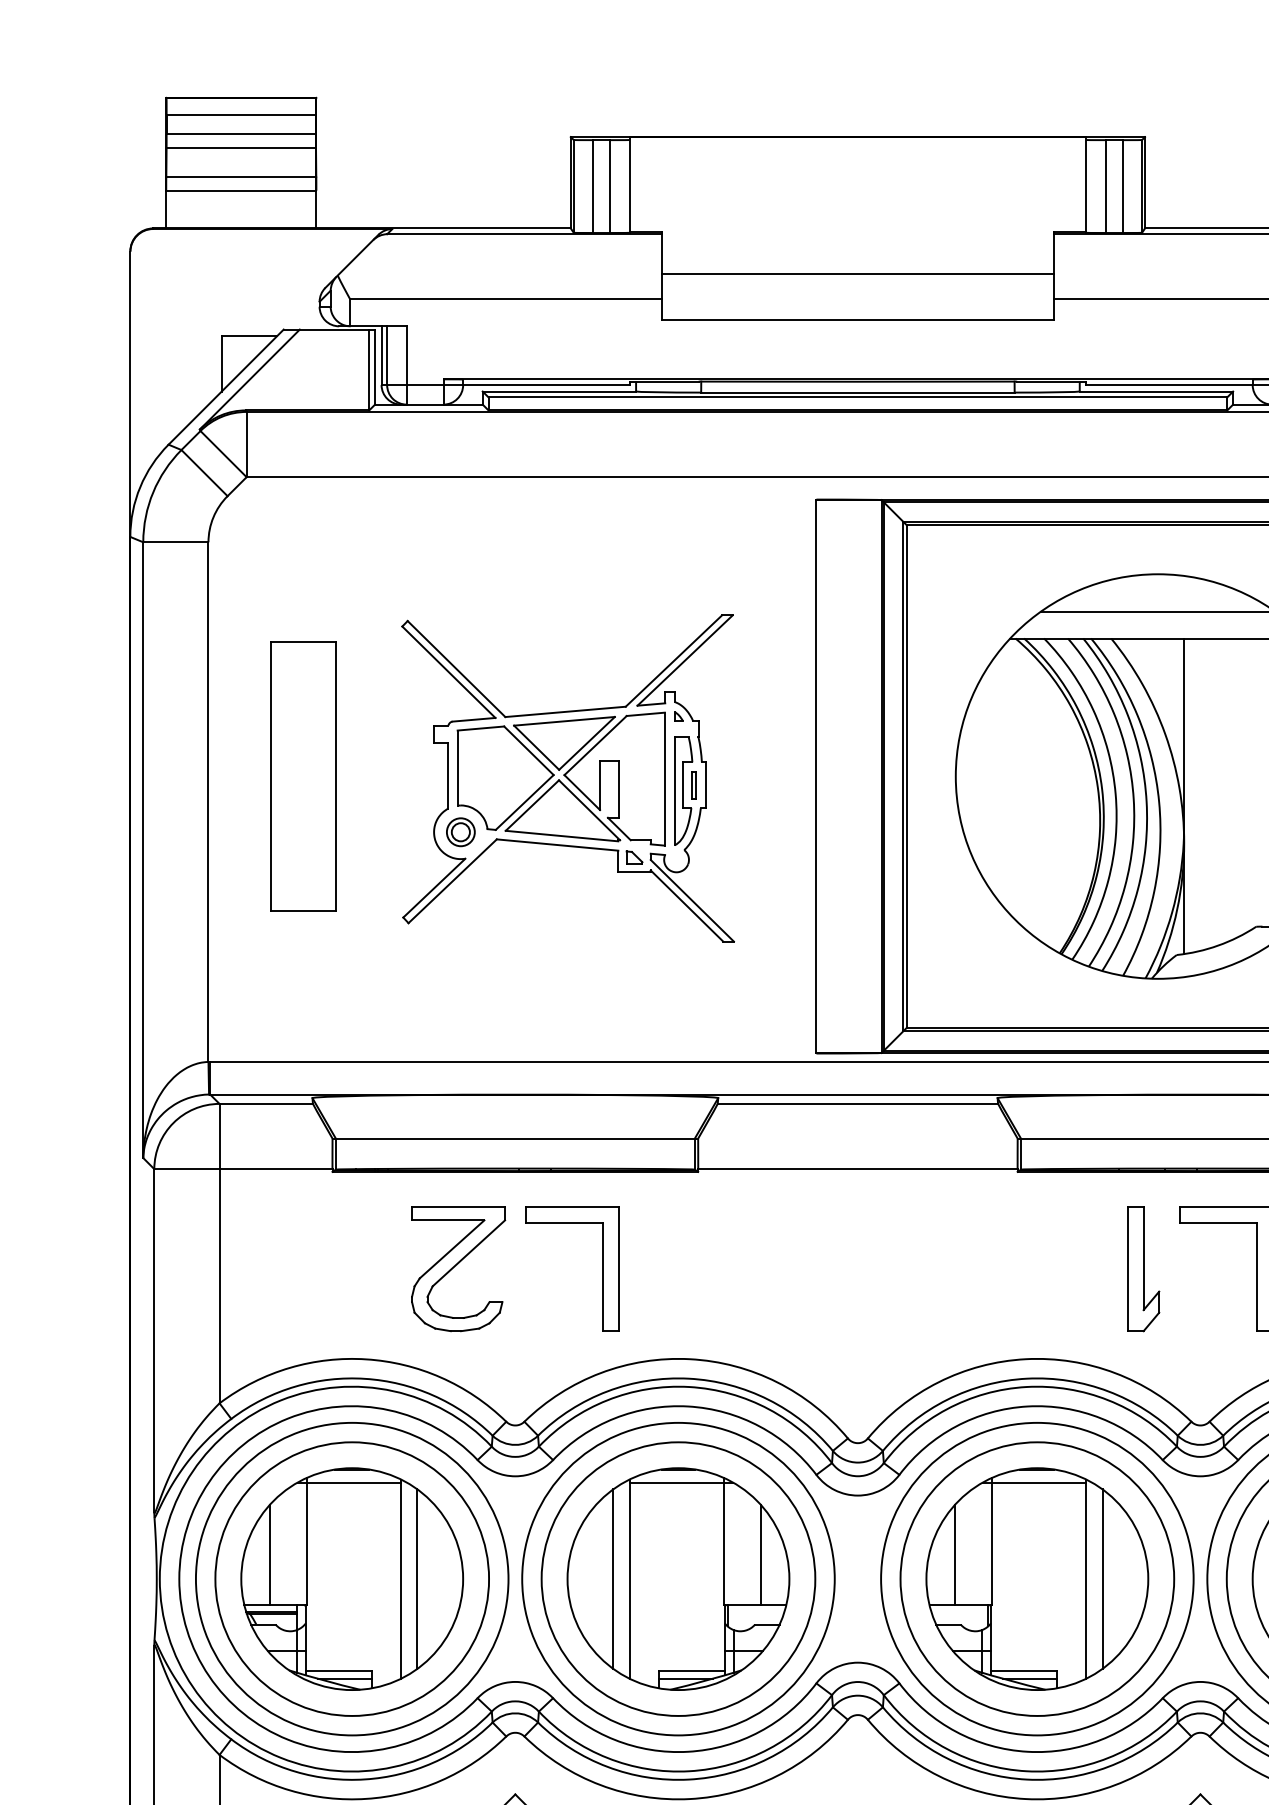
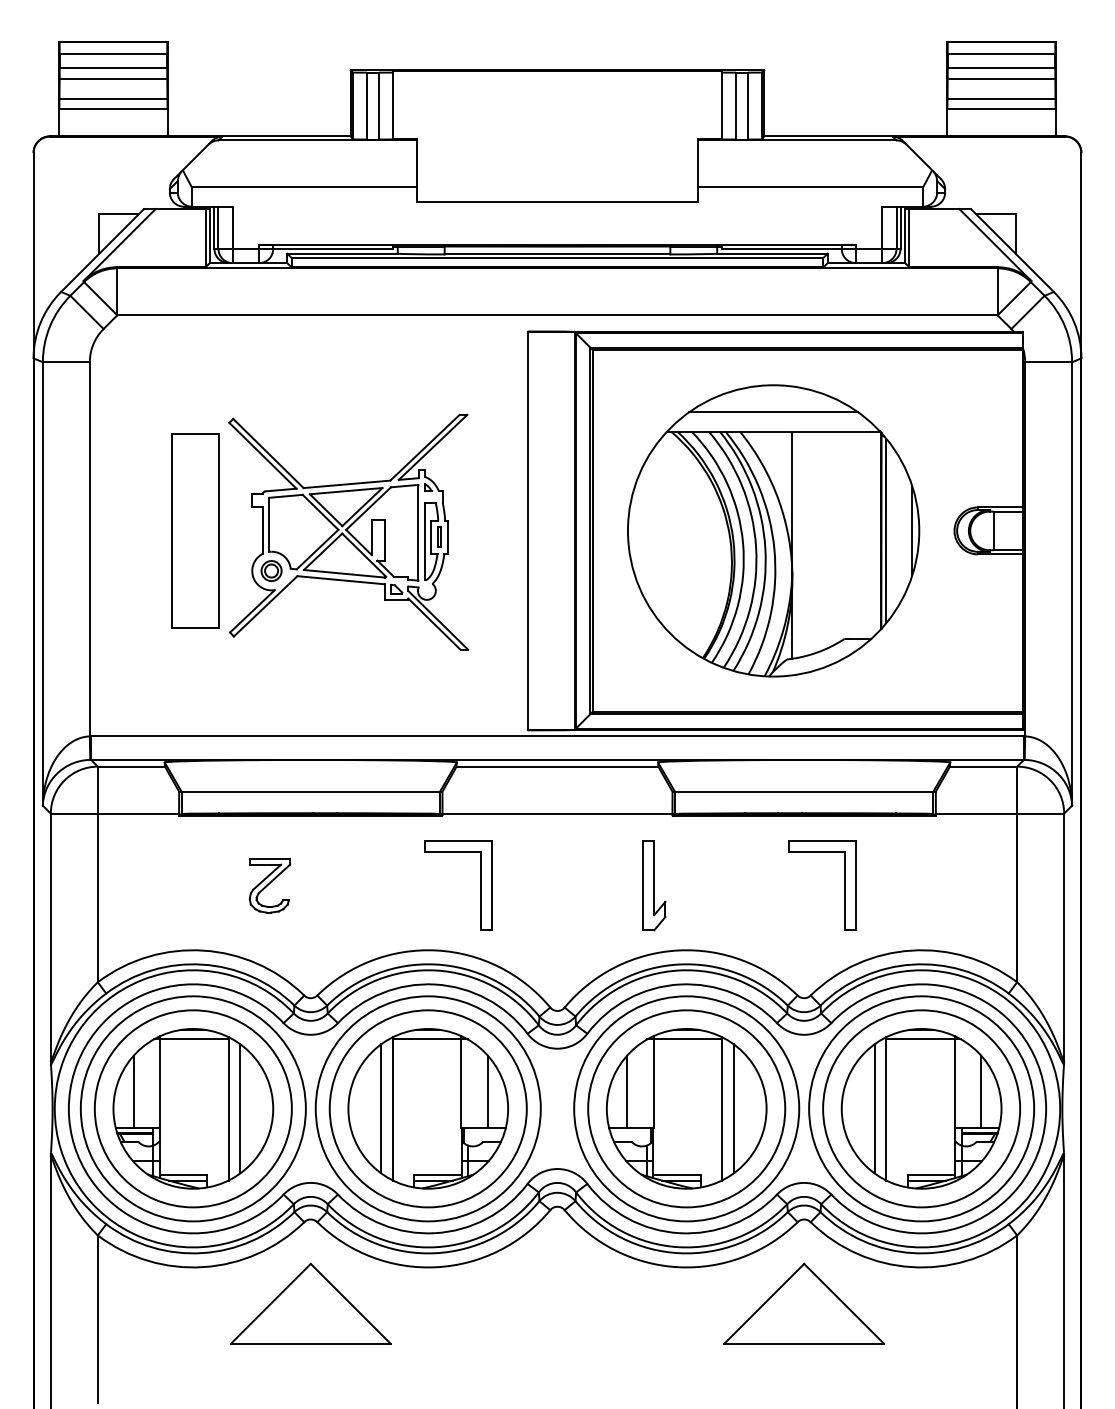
line: (857, 274) -> (557, 169), removed
part: (303, 775) -> (195, 530), moved
part: (457, 1268) -> (269, 885), size x0.6
part: (602, 1268) -> (480, 885), moved
part: (1144, 1268) -> (654, 885), moved

